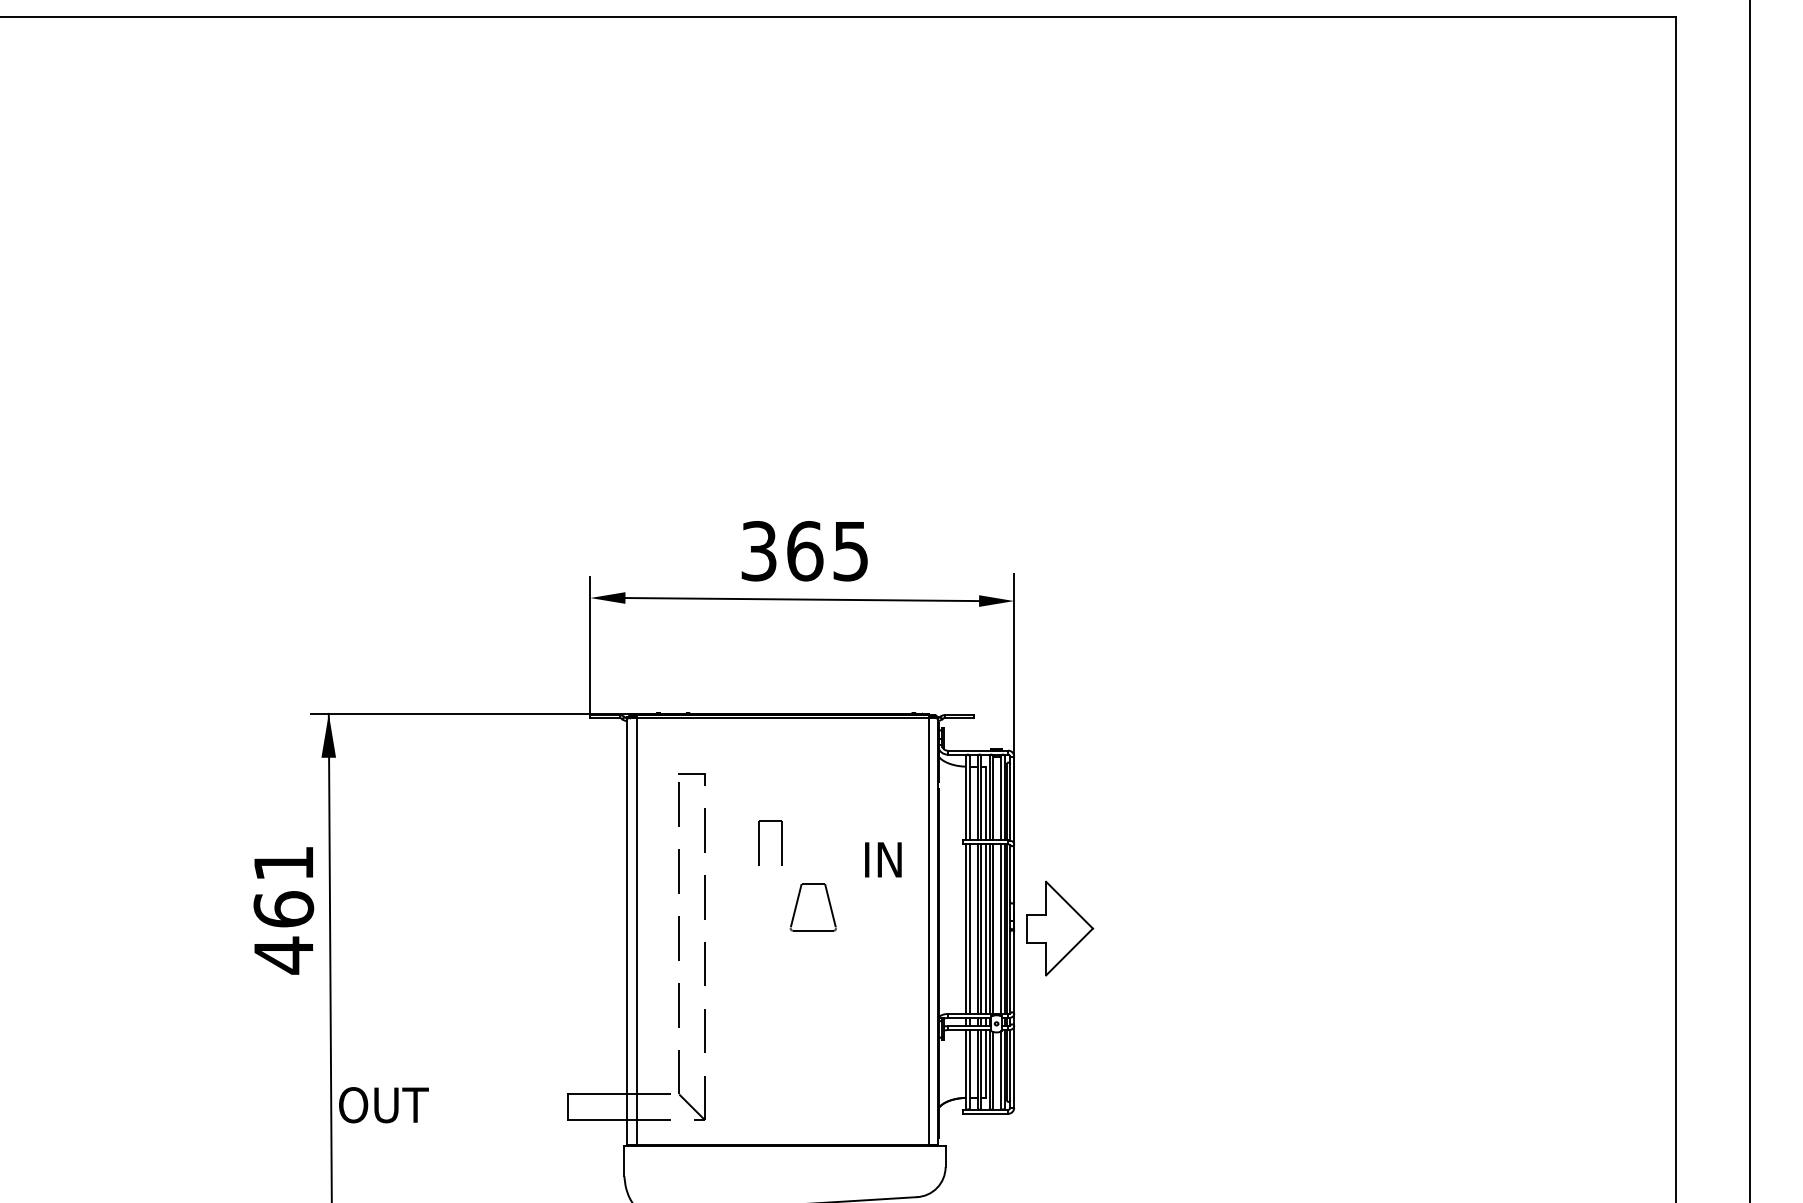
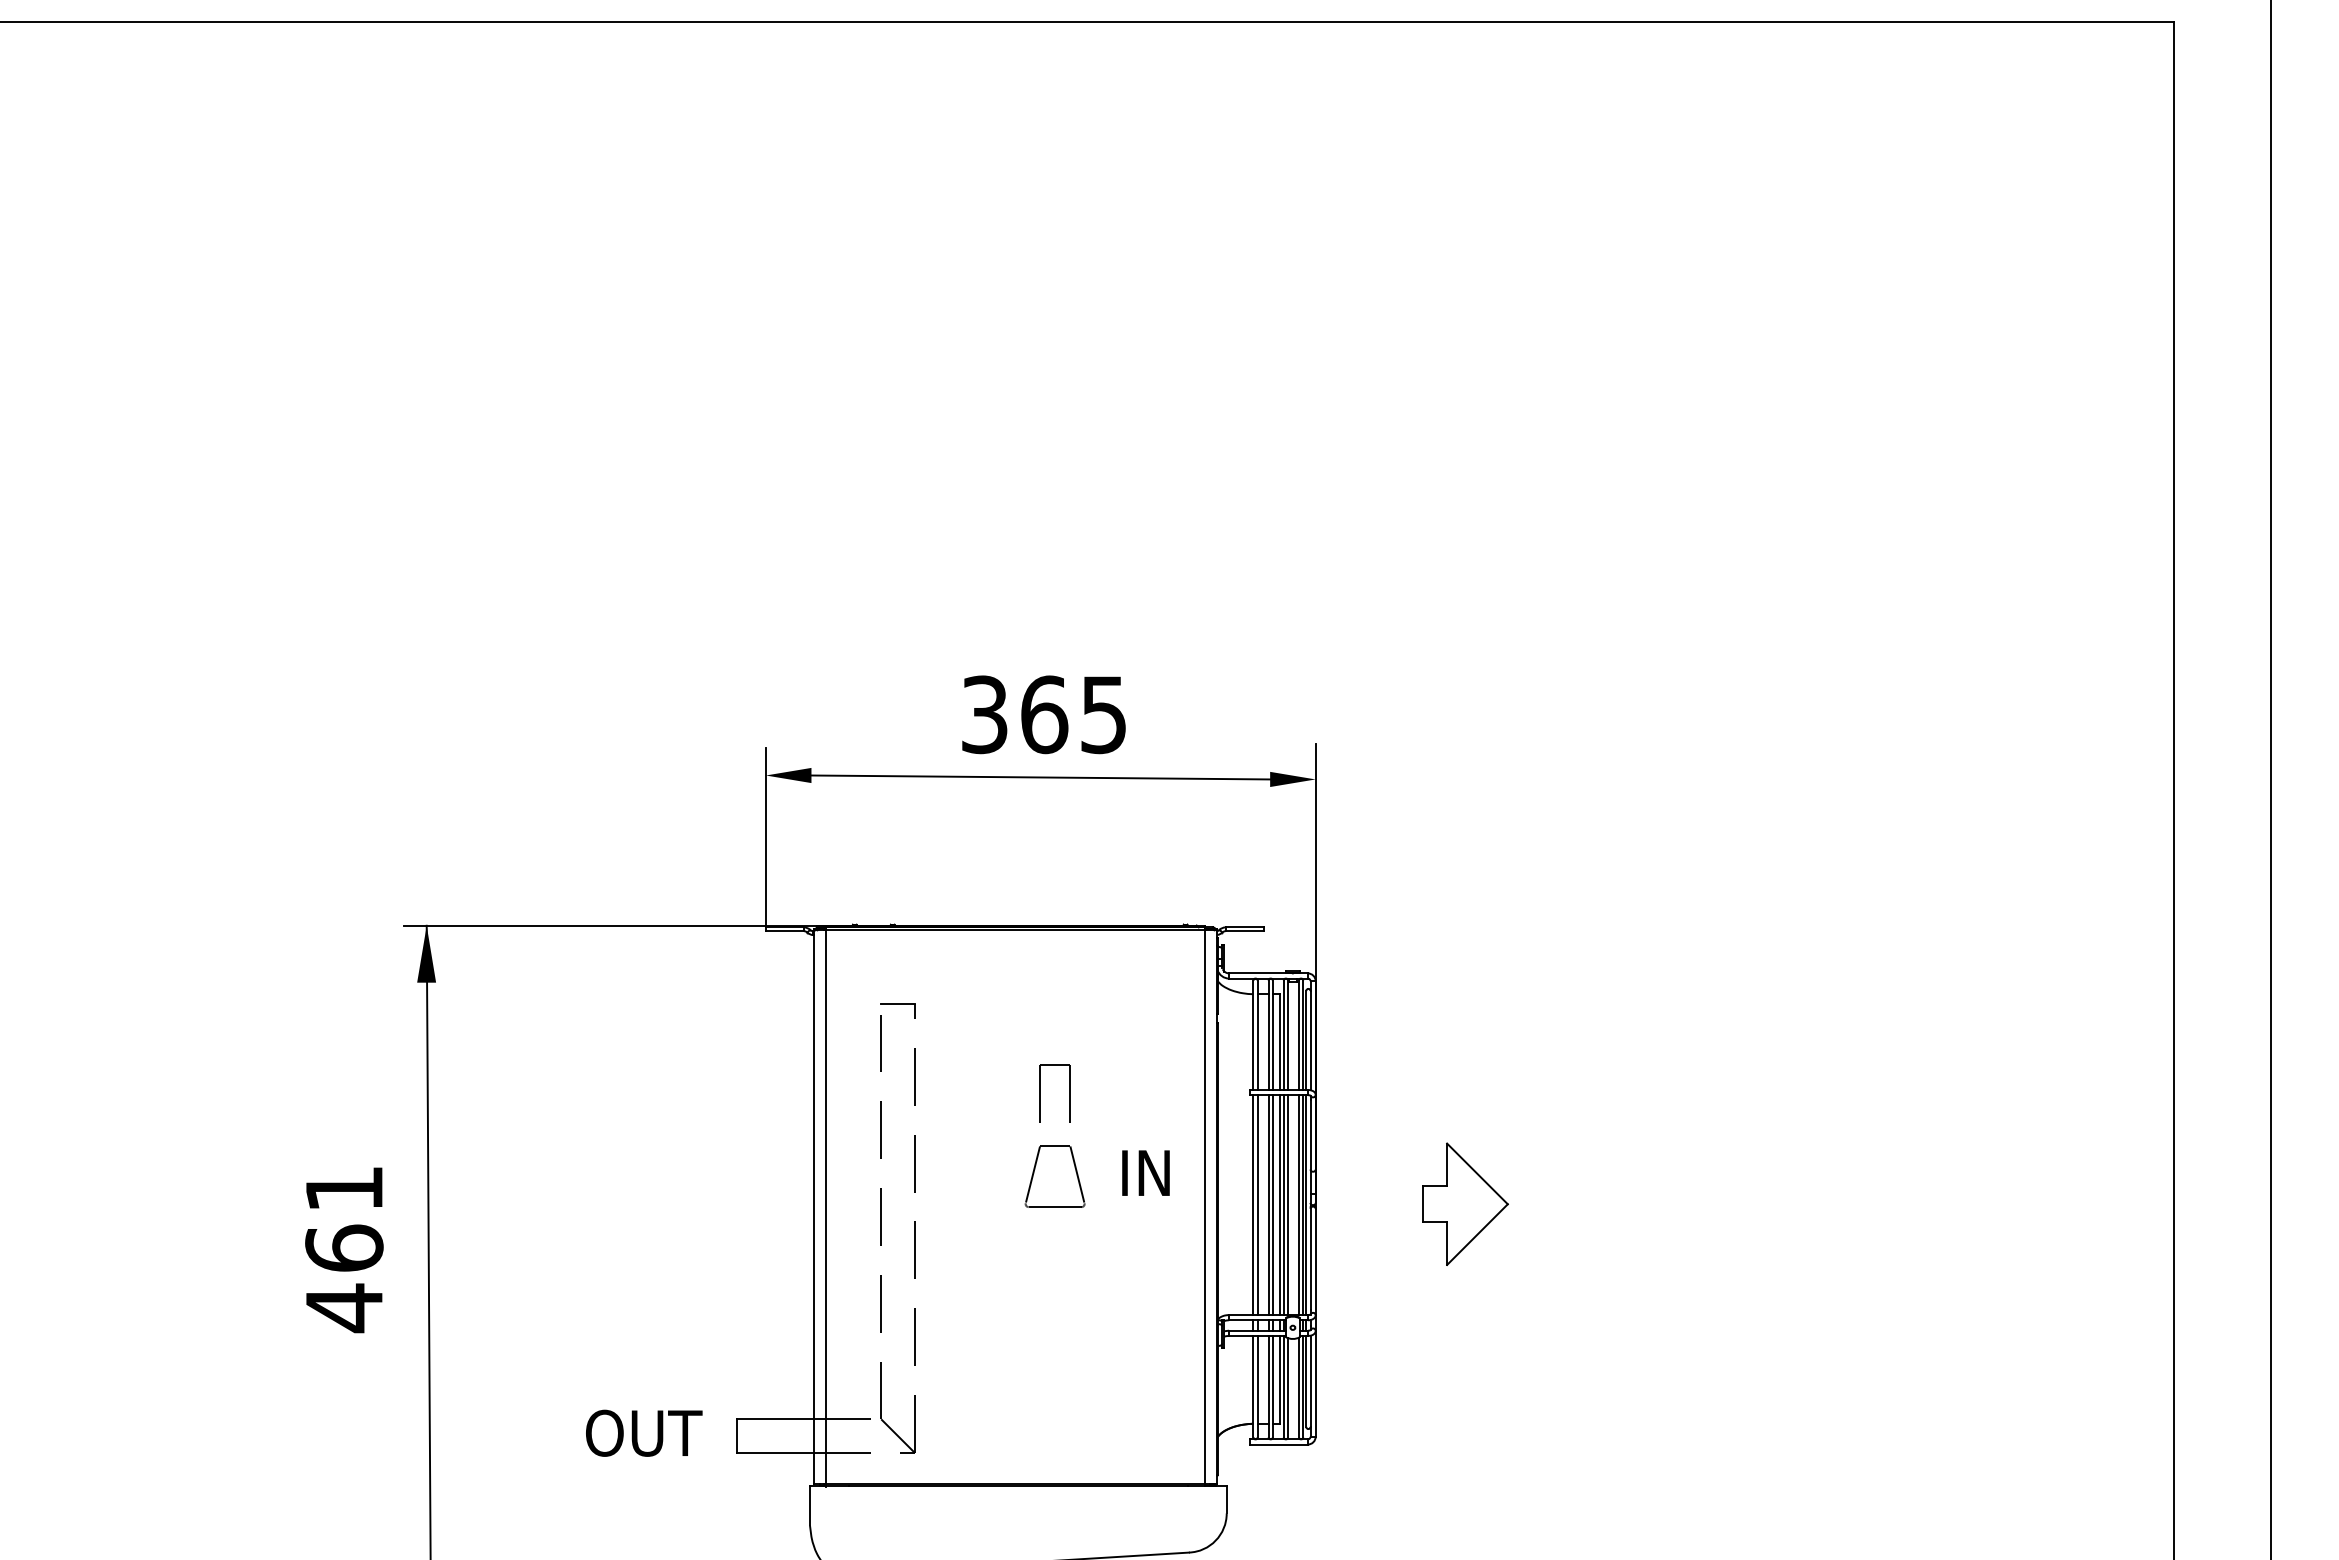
part: (758, 843) -> (1040, 1093), moved
text: (882, 859) -> (1145, 1172), moved
text: (283, 911) -> (344, 1250), moved
part: (1060, 928) -> (1465, 1203), moved
text: (384, 1104) -> (644, 1432), moved

